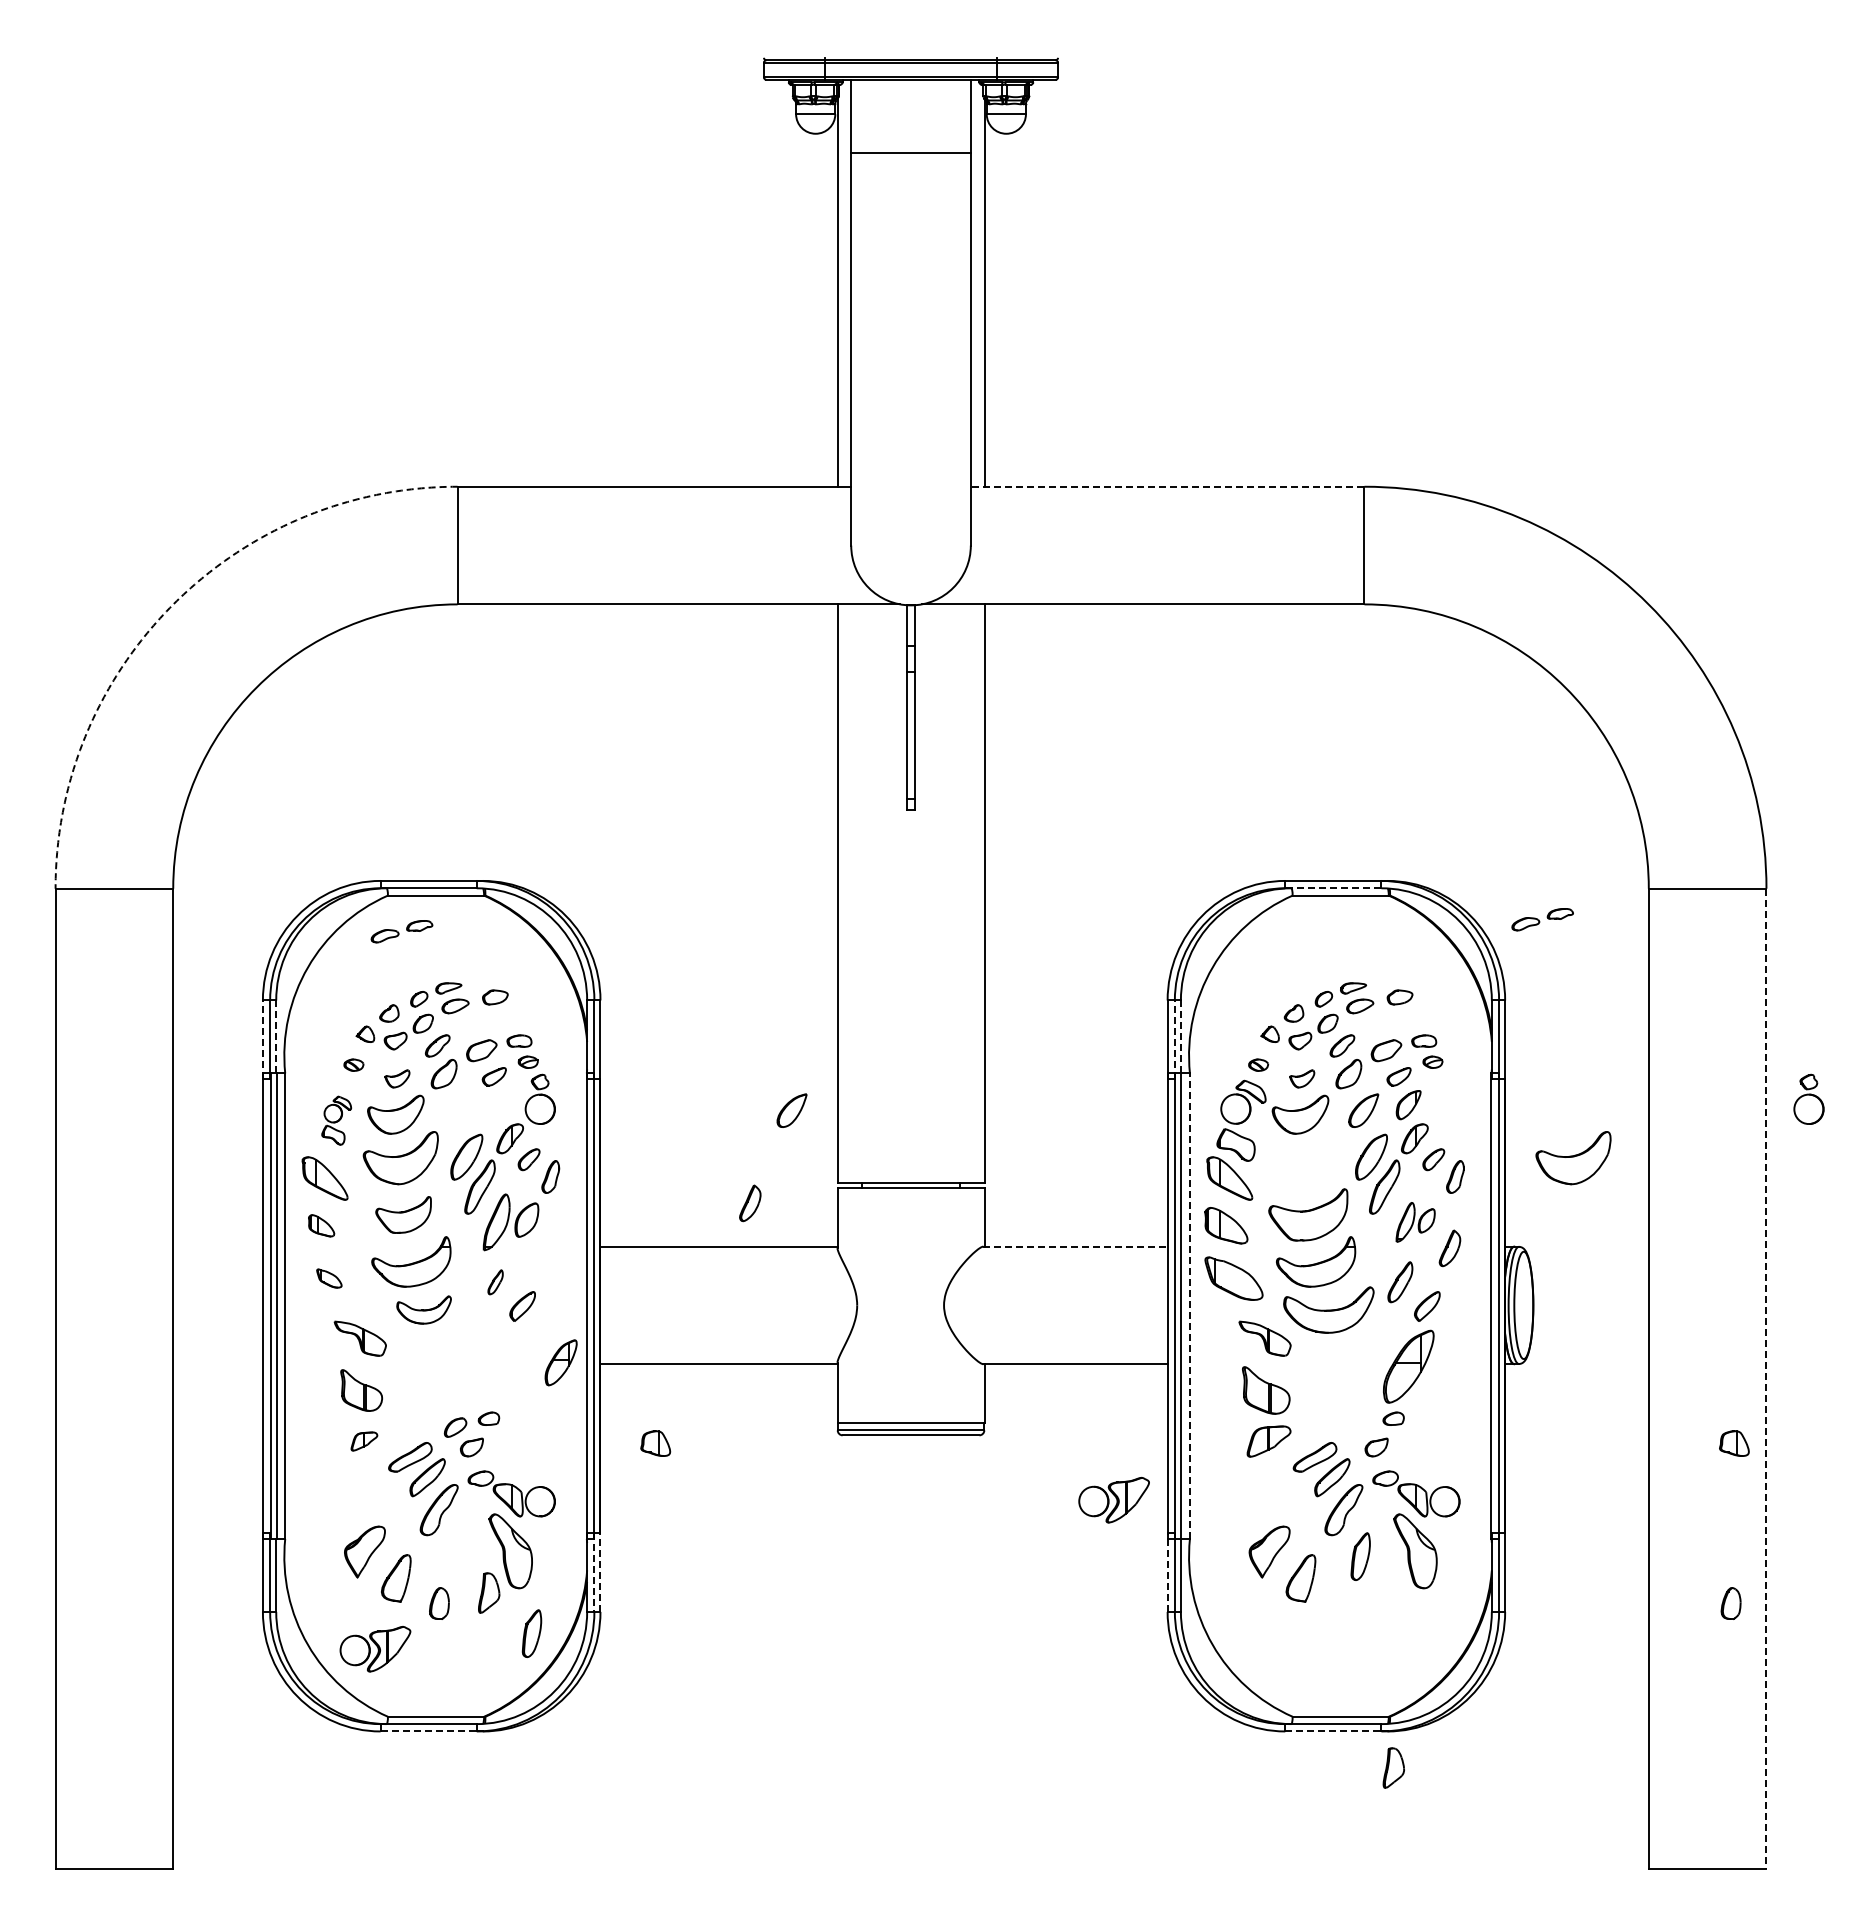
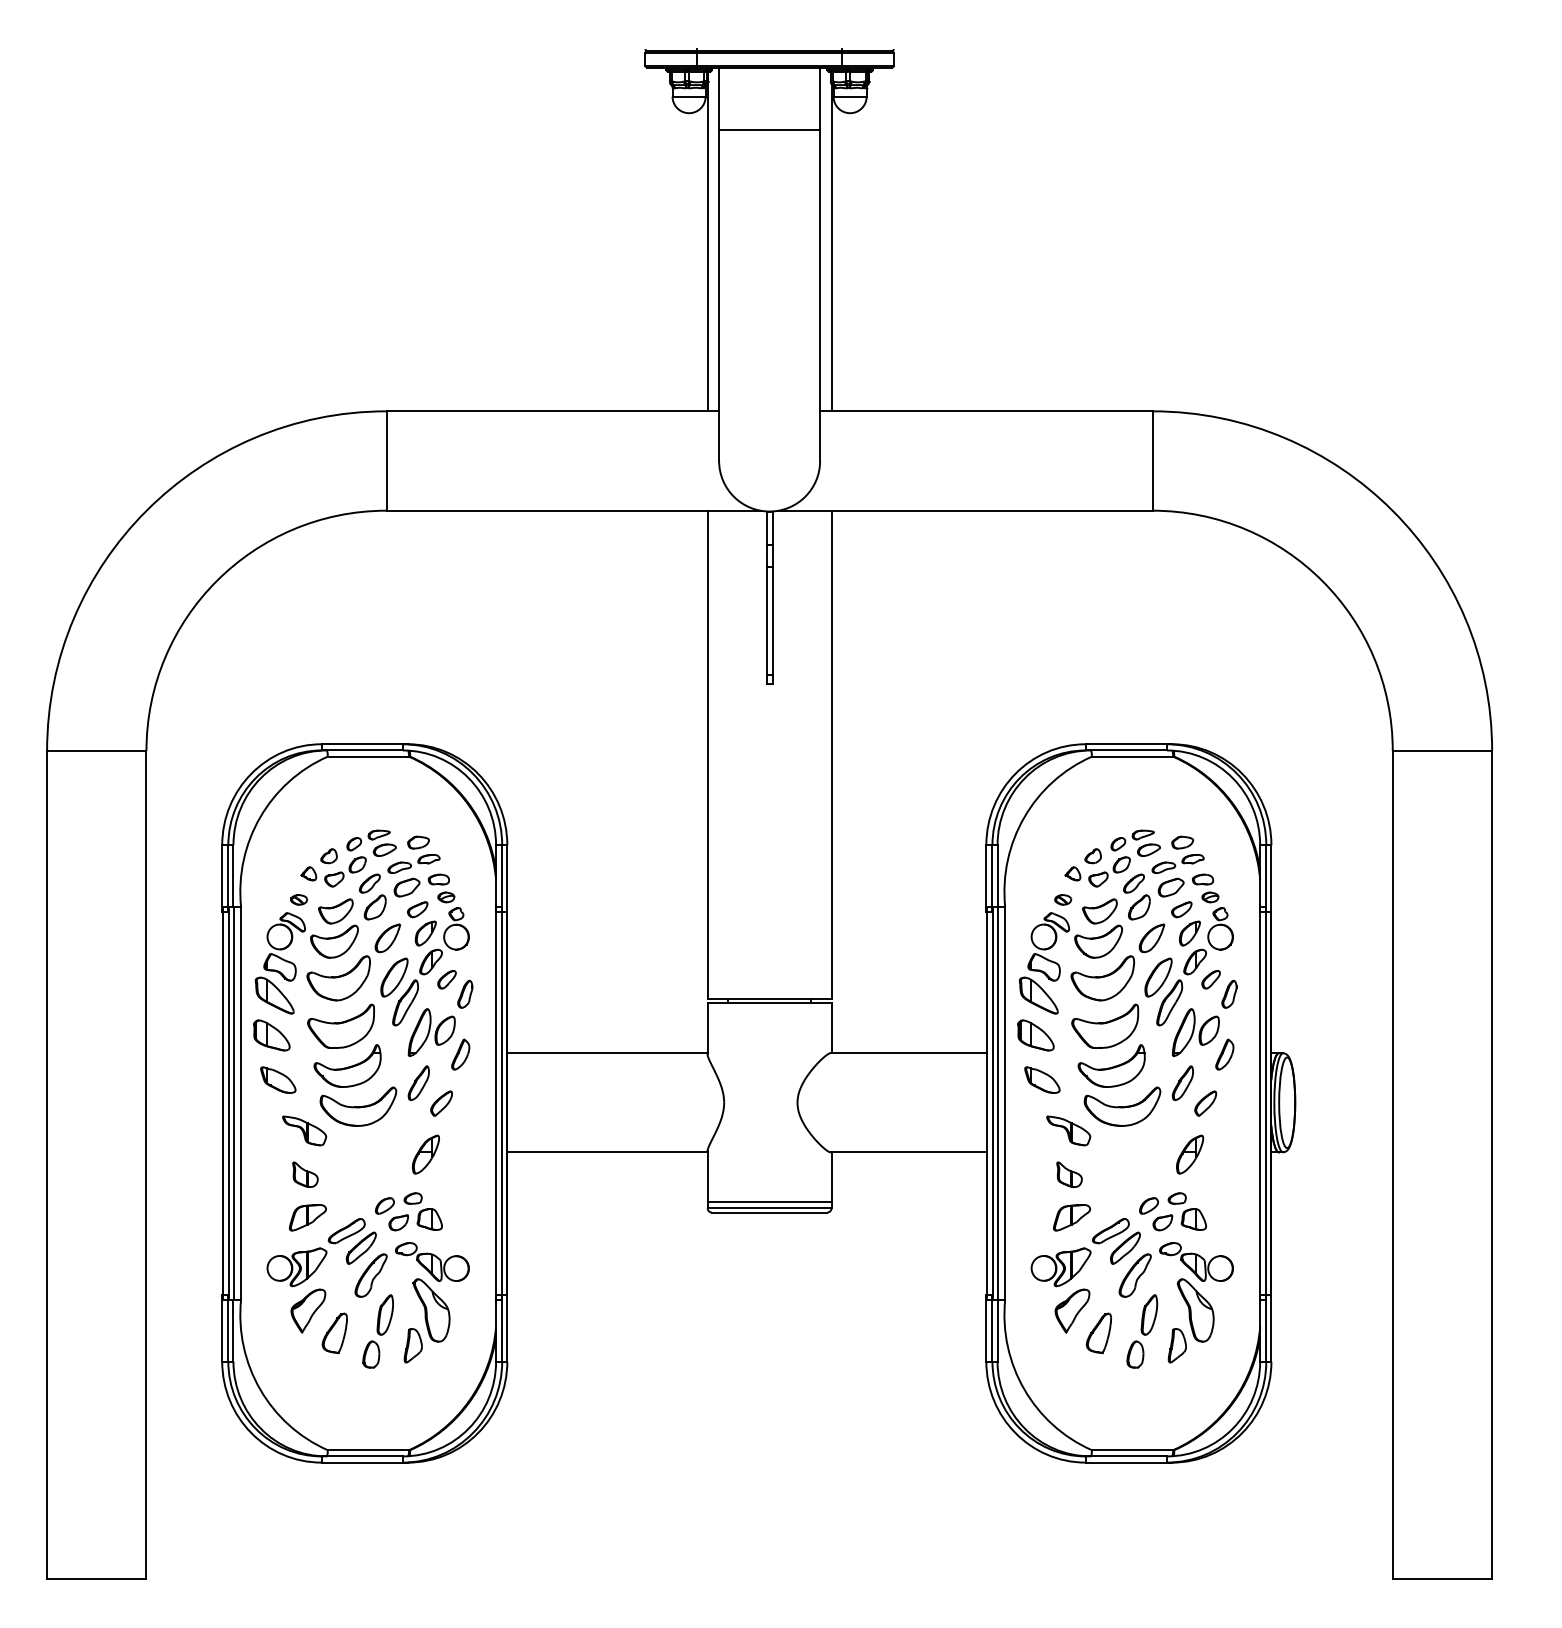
line: (1167, 486) -> (986, 411), dashed -> solid
arc: (173, 604) -> (146, 510), dashed -> solid
line: (1332, 888) -> (1125, 750), dashed -> solid
part: (1542, 919) -> (1177, 863), moved
part: (401, 931) -> (413, 863), moved
line: (276, 1037) -> (233, 876), dashed -> solid
line: (1180, 1037) -> (997, 876), dashed -> solid
line: (262, 1039) -> (221, 878), dashed -> solid
line: (1174, 1039) -> (992, 878), dashed -> solid
part: (397, 1078) -> (335, 911), size x1.67
part: (1302, 1078) -> (1100, 911), size x1.67
part: (1808, 1098) -> (1220, 928), moved
part: (503, 1105) -> (425, 933), added
part: (791, 1110) -> (387, 938), moved
part: (336, 1120) -> (284, 946), size x1.67
part: (1573, 1158) -> (1102, 978), moved
part: (750, 1203) -> (460, 1054), moved
part: (403, 1214) -> (340, 1025), size x1.43
part: (1415, 1222) -> (1195, 1032), size x1.43
part: (321, 1225) -> (271, 1035), size x1.67
line: (1076, 1246) -> (909, 1053), dashed -> solid
part: (329, 1278) -> (278, 1080), size x1.67
part: (1233, 1278) -> (1041, 1080), size x0.71
part: (495, 1282) -> (418, 1083), size x1.67
line: (1189, 1306) -> (1004, 1103), dashed -> solid
part: (423, 1309) -> (357, 1106), size x1.67
part: (560, 1362) -> (425, 1154), moved
part: (1408, 1366) -> (1189, 1154), size x0.62
line: (1766, 1379) -> (1492, 1165), dashed -> solid
part: (360, 1390) -> (304, 1174), size x0.71
part: (1265, 1390) -> (1069, 1174), size x0.62
part: (1359, 1427) -> (1148, 1205), added
part: (364, 1441) -> (308, 1217), size x1.67
part: (655, 1443) -> (429, 1219), moved
part: (1734, 1443) -> (1194, 1219), moved
part: (1113, 1499) -> (1060, 1266), moved
line: (600, 1571) -> (507, 1327), dashed -> solid
line: (1167, 1571) -> (986, 1327), dashed -> solid
line: (594, 1572) -> (502, 1328), dashed -> solid
part: (1730, 1603) -> (1134, 1354), moved
part: (531, 1633) -> (384, 1314), moved
part: (375, 1649) -> (297, 1267), moved
line: (429, 1731) -> (362, 1462), dashed -> solid
line: (1333, 1731) -> (1126, 1462), dashed -> solid
part: (1393, 1767) -> (1177, 1345), moved

